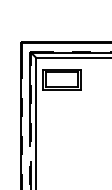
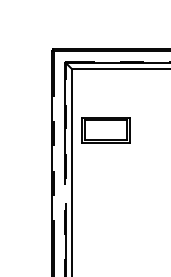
part: (61, 80) -> (105, 130), moved

